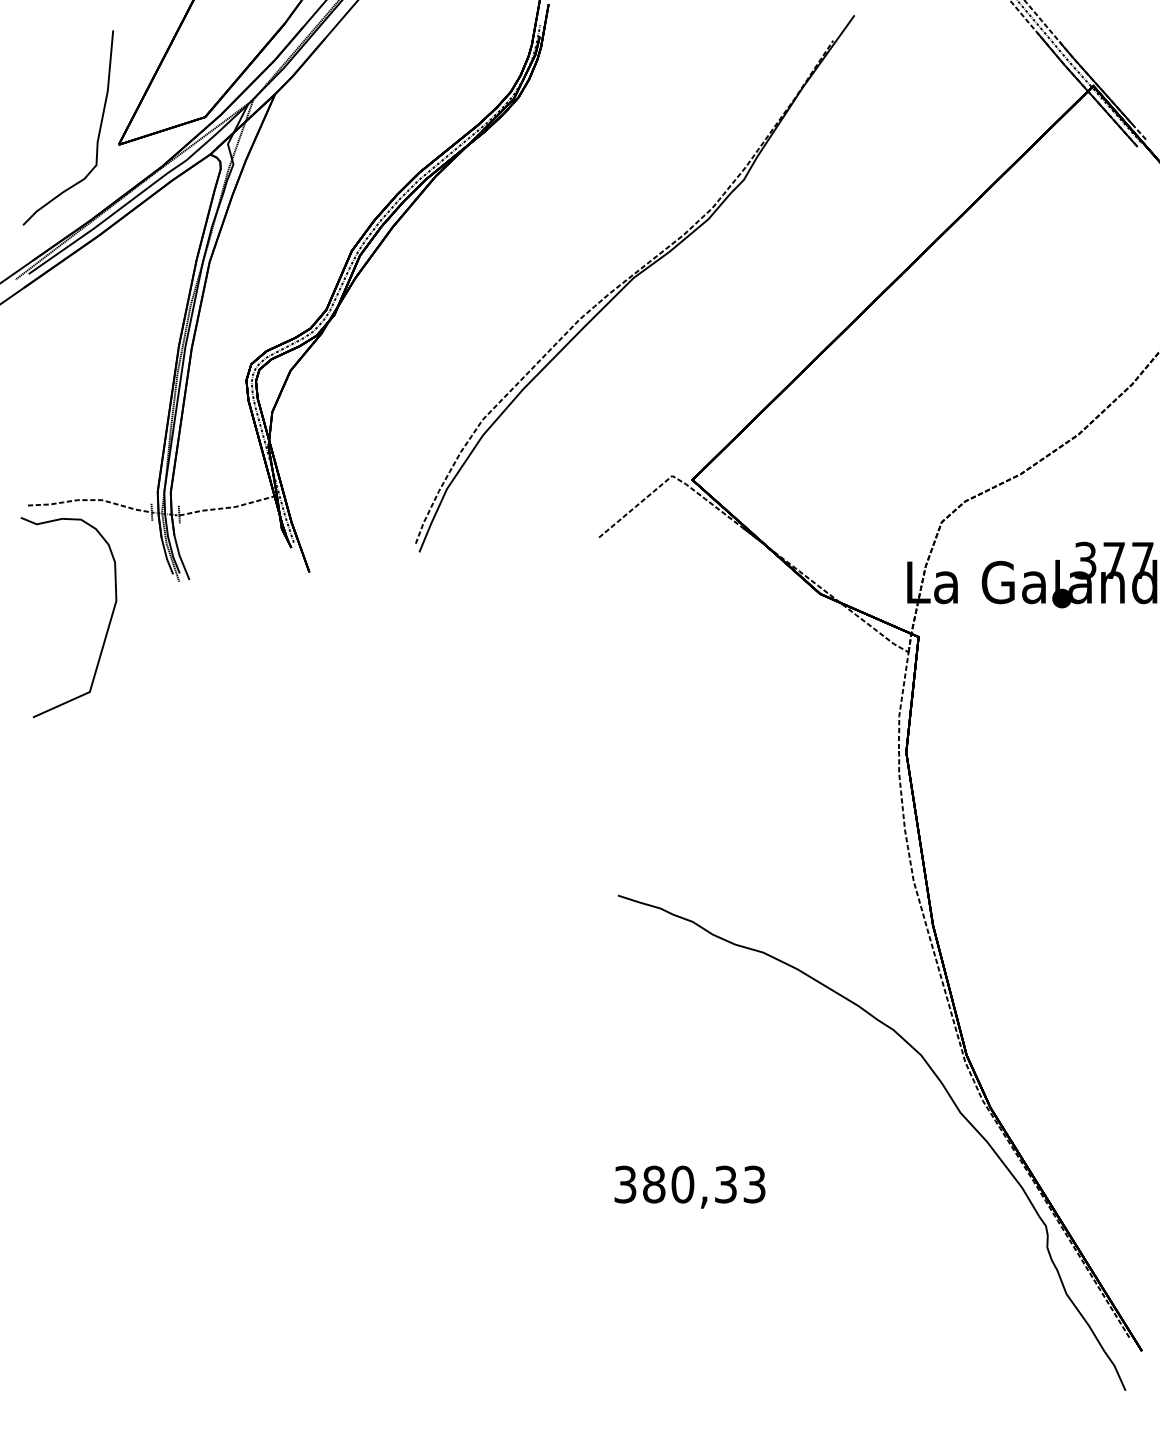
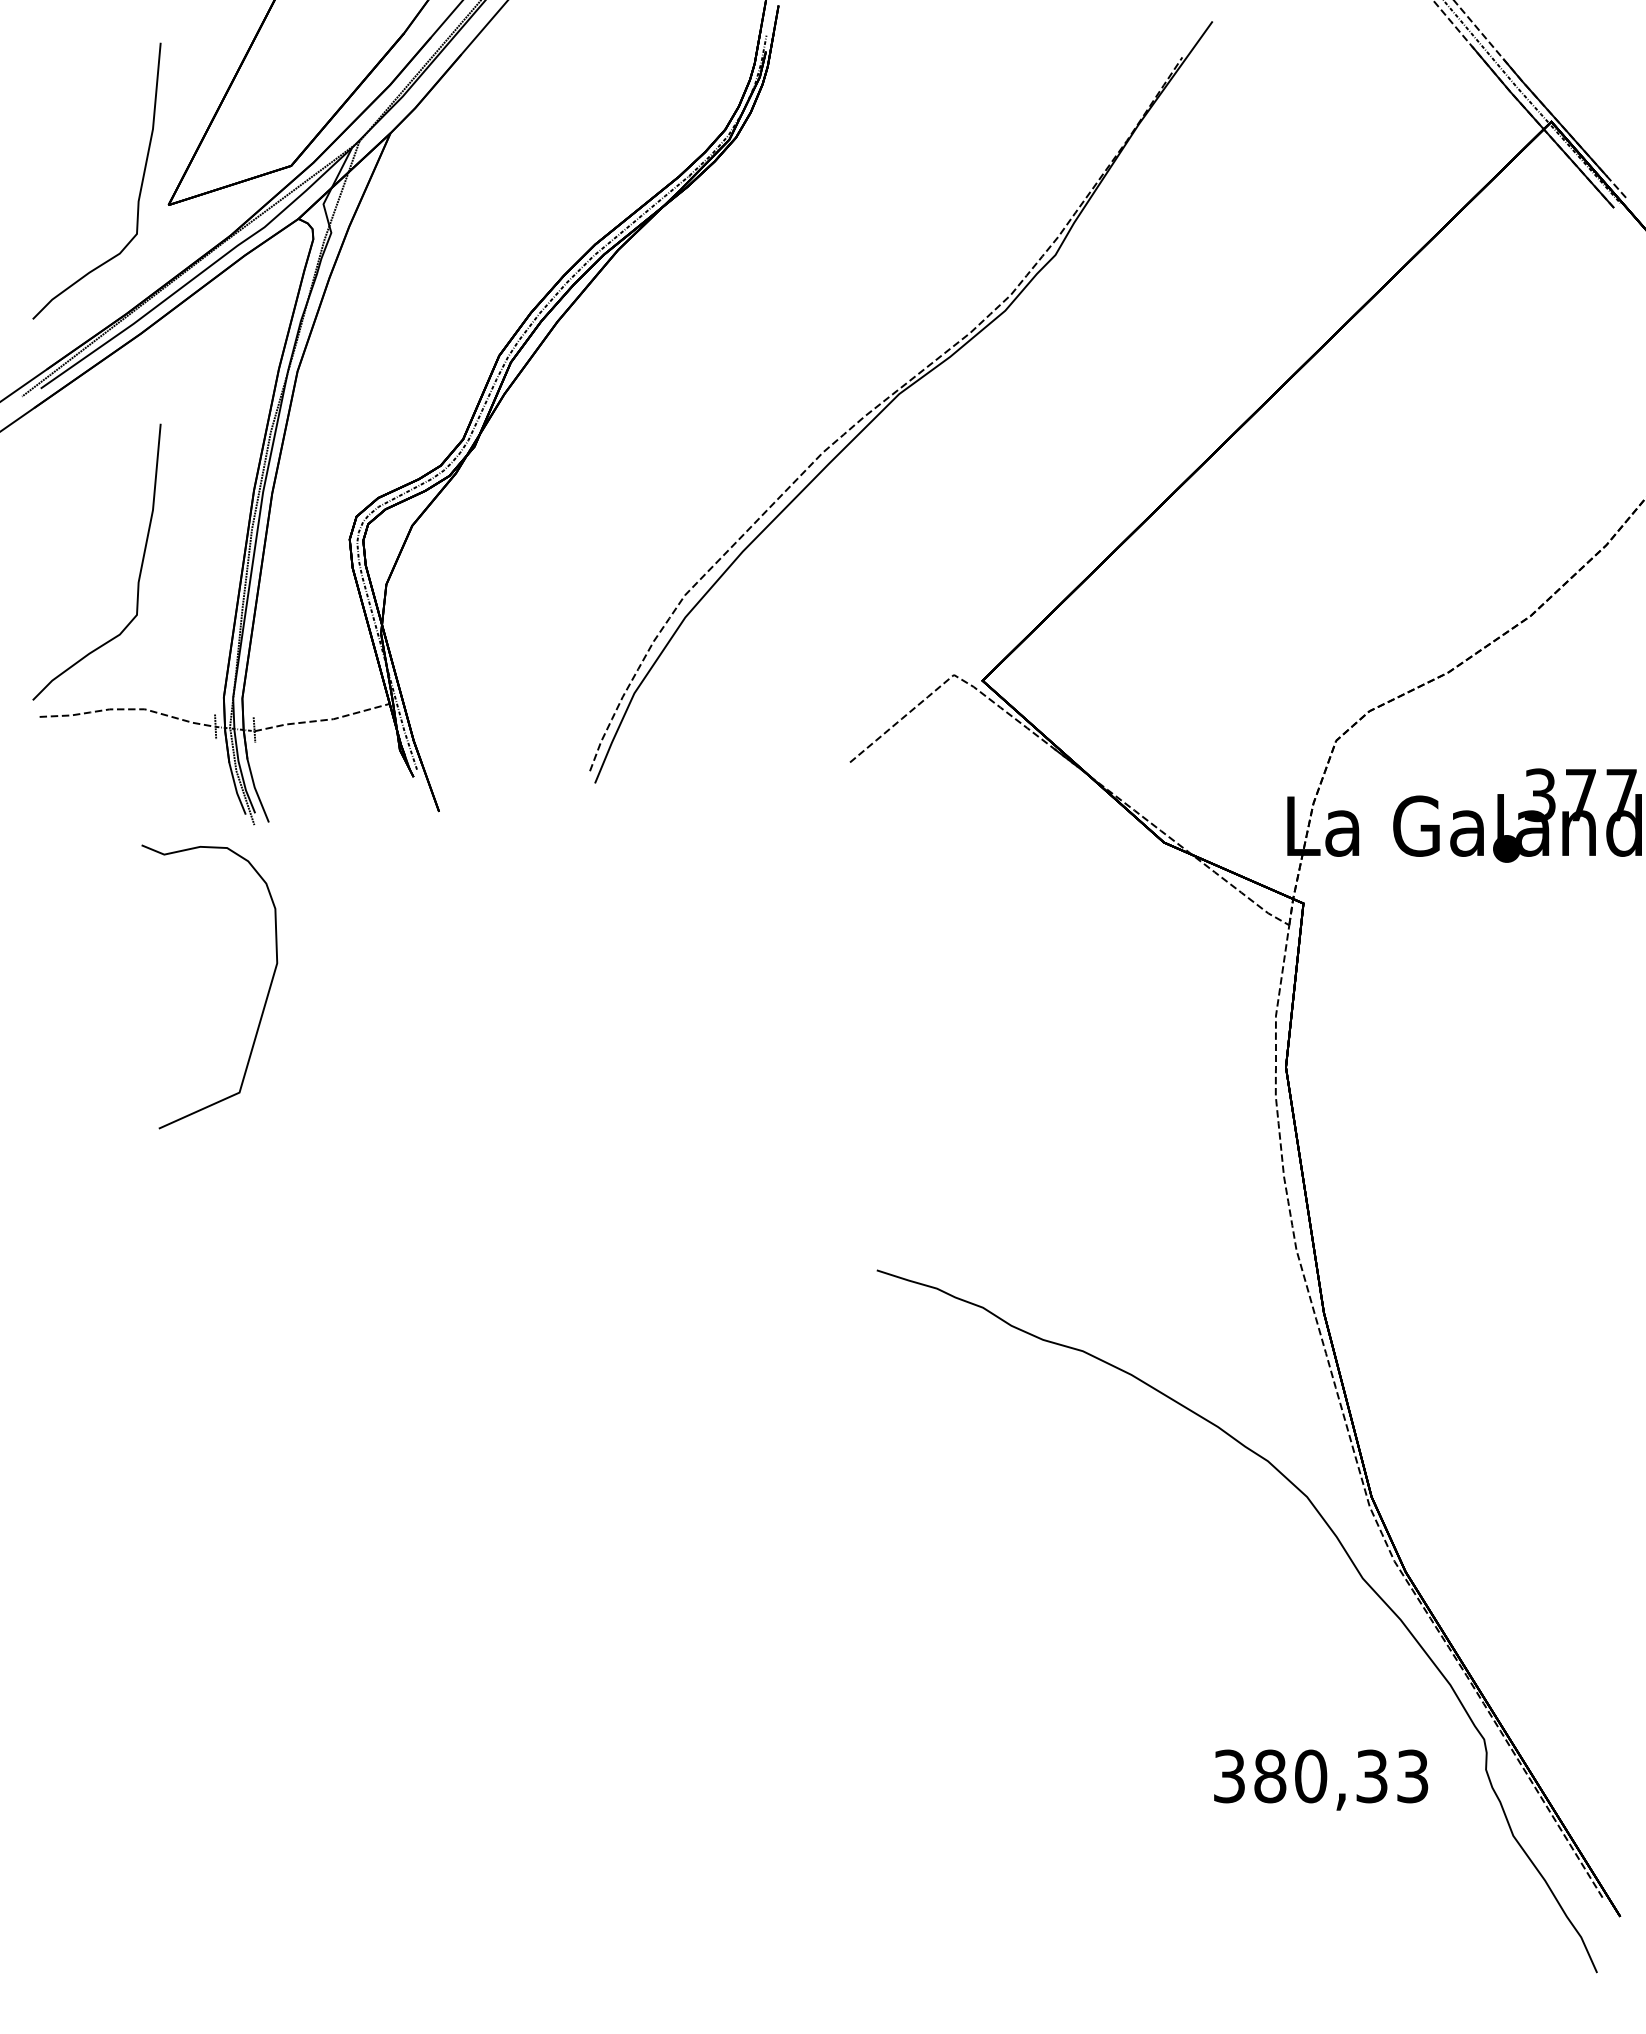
curve: (98, 403) -> (139, 571), added
curve: (107, 628) -> (264, 1002), moved
text: (690, 1186) -> (1321, 1779), moved

